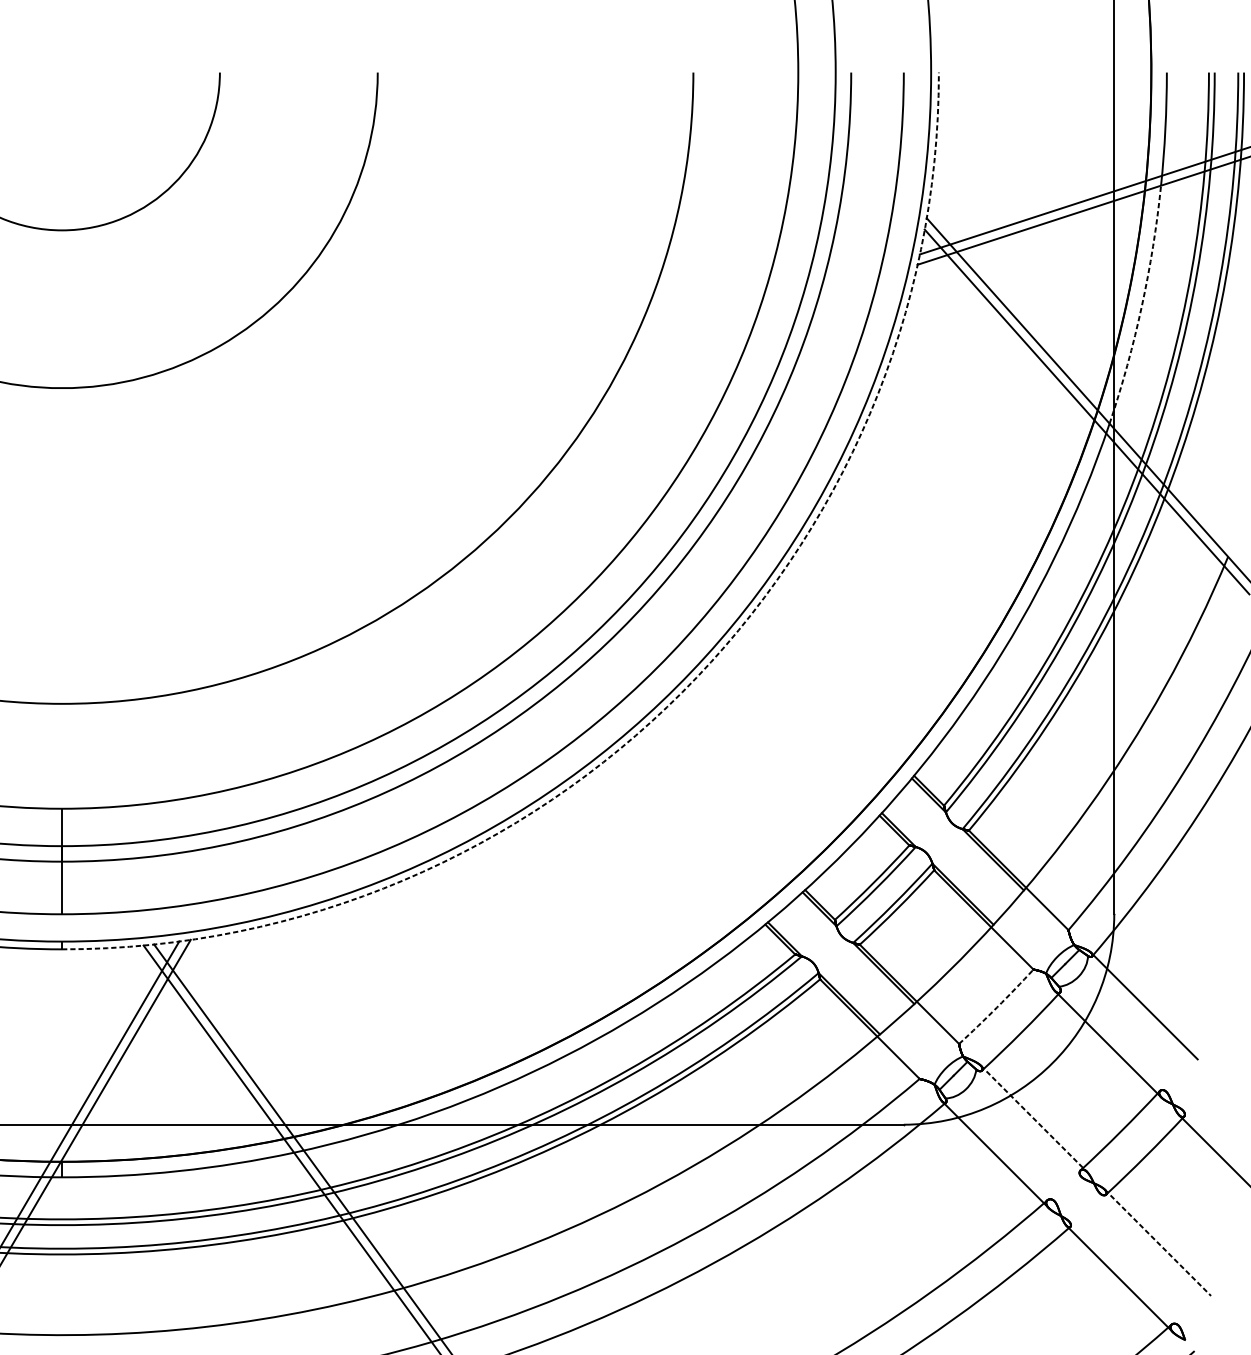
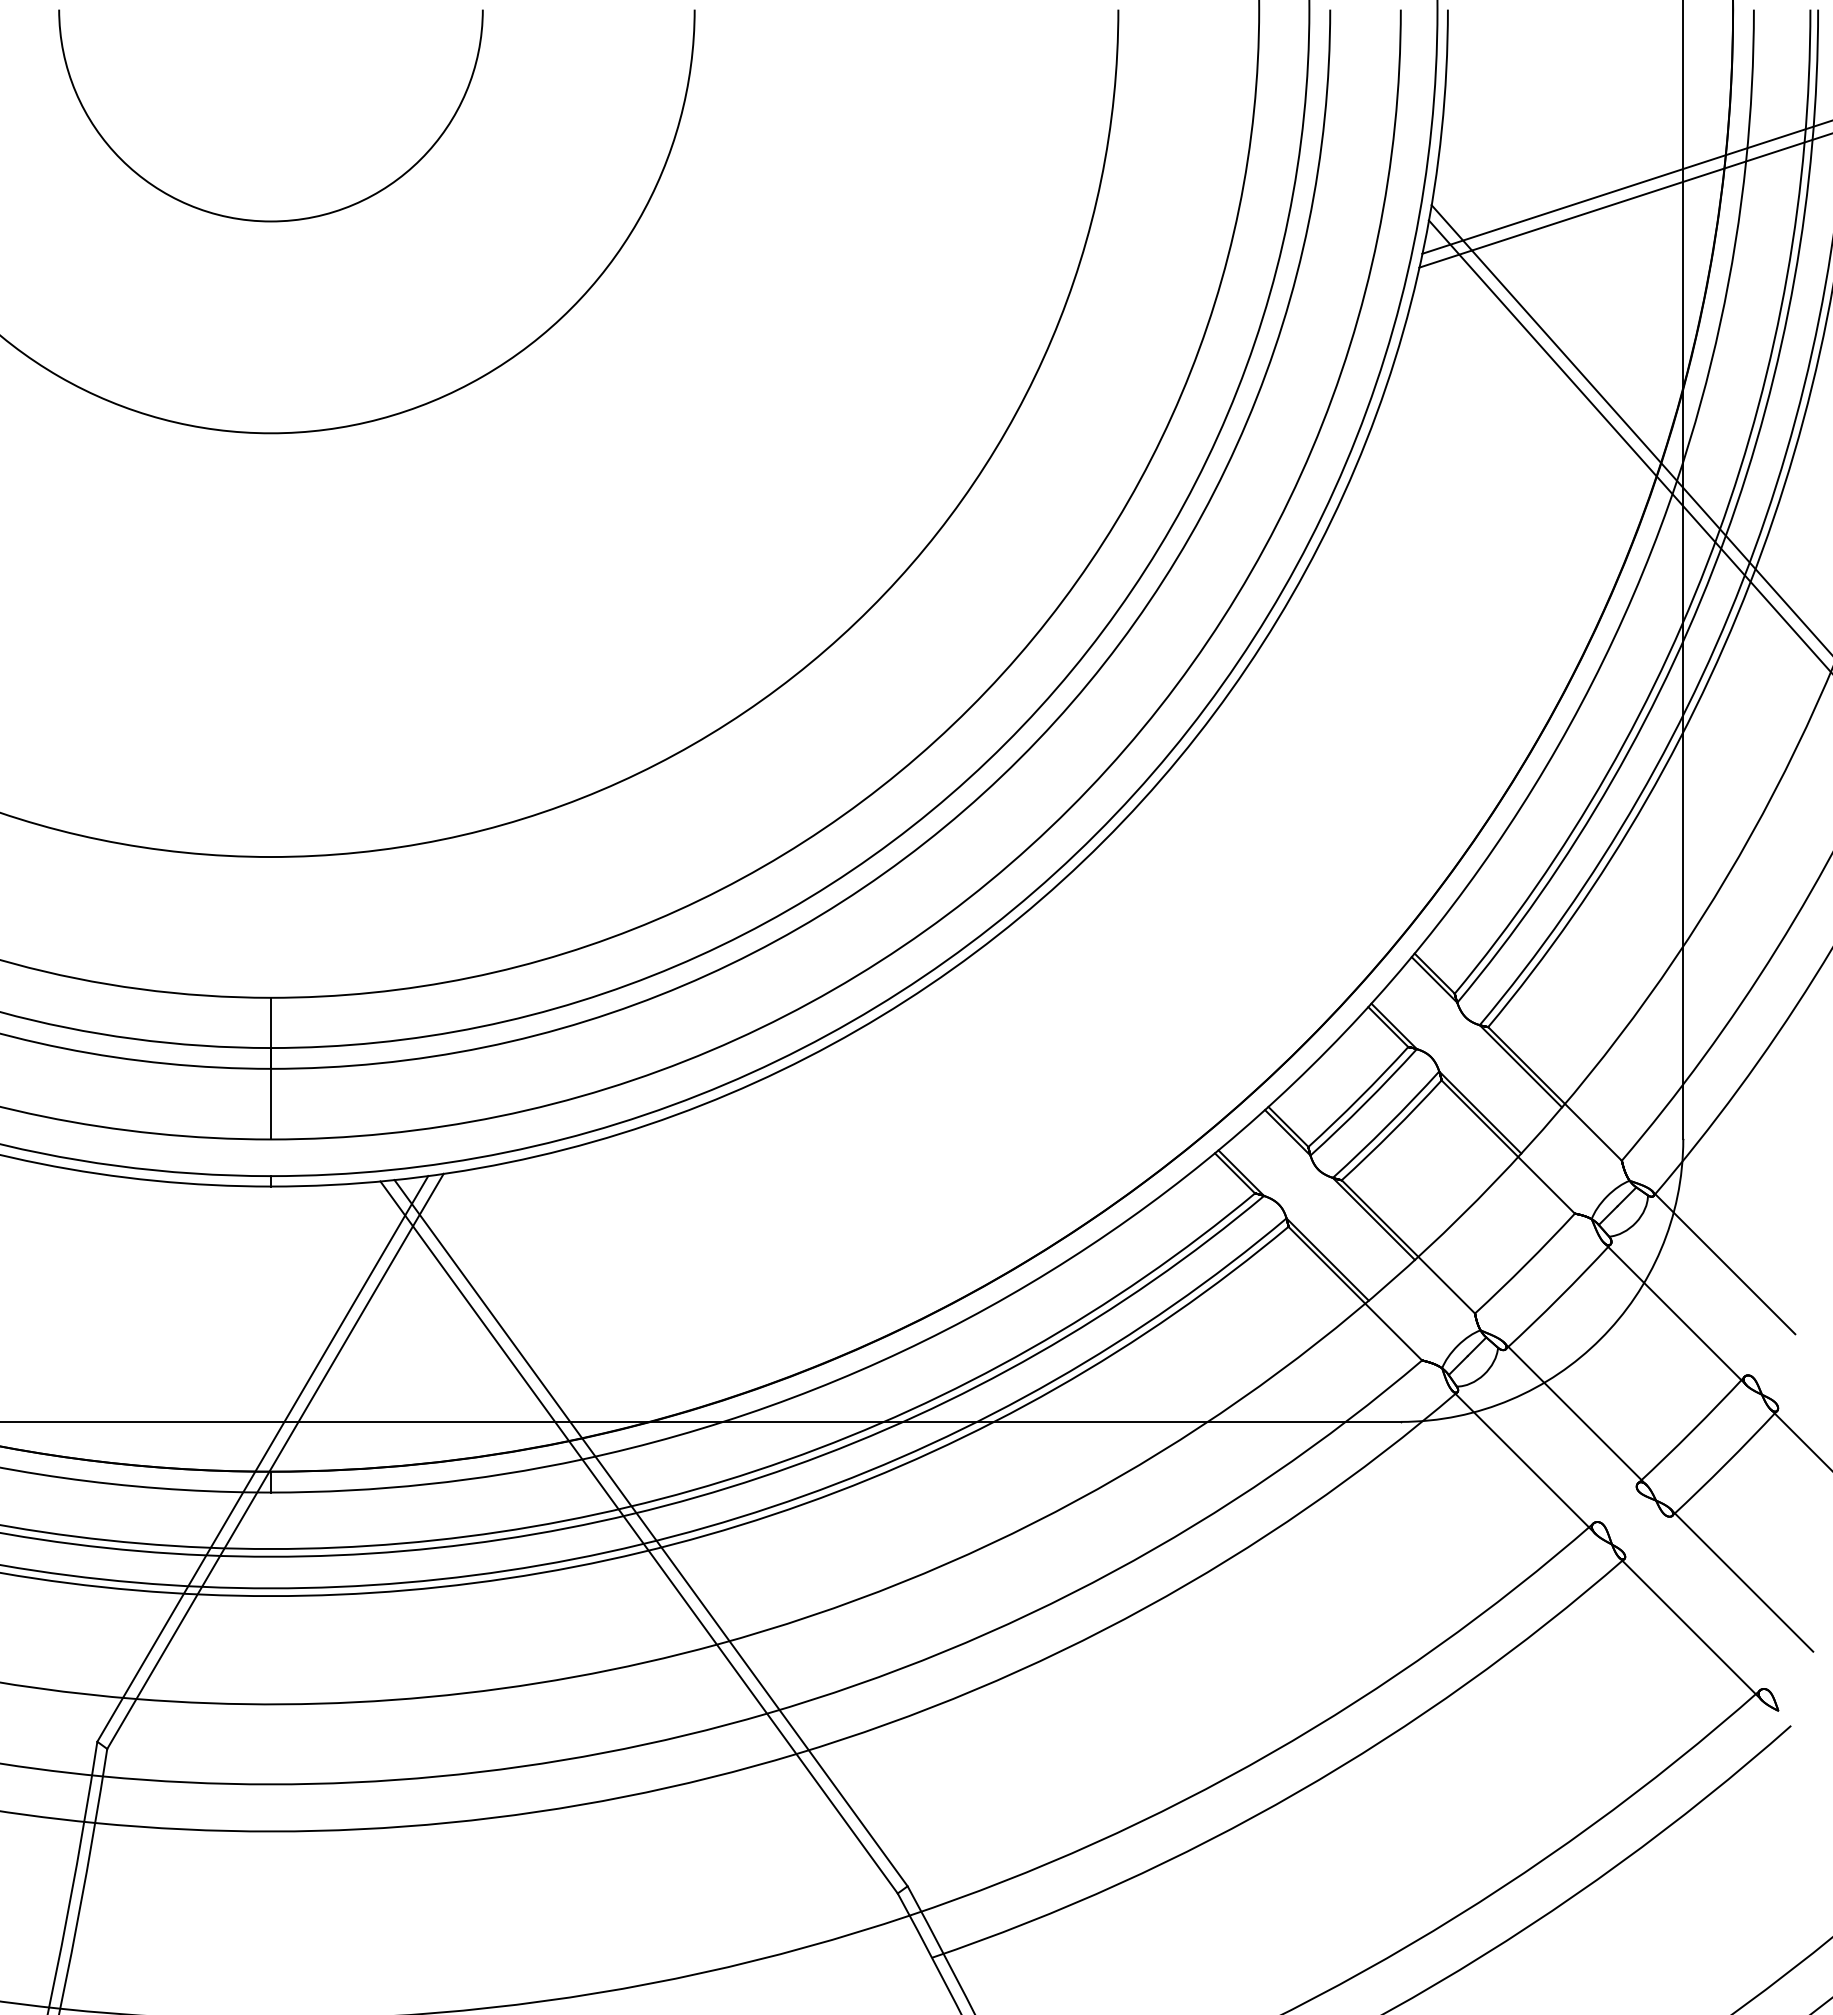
arc: (1141, 306) -> (1720, 323), dashed -> solid
arc: (682, 692) -> (1103, 841), dashed -> solid
arc: (996, 1007) -> (1525, 1264), dashed -> solid
line: (1033, 1118) -> (1575, 1413), dashed -> solid
line: (1157, 1242) -> (1741, 1580), dashed -> solid

